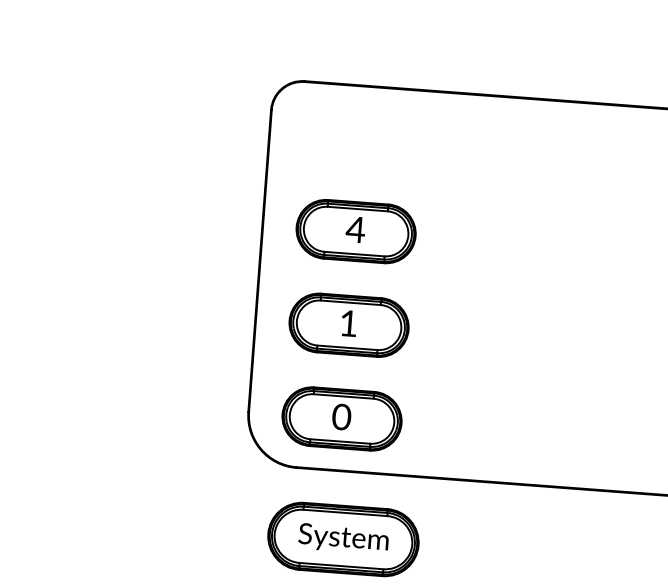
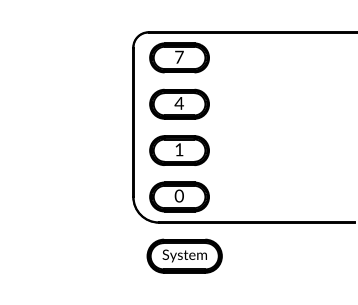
part: (363, 137) -> (179, 57), added

